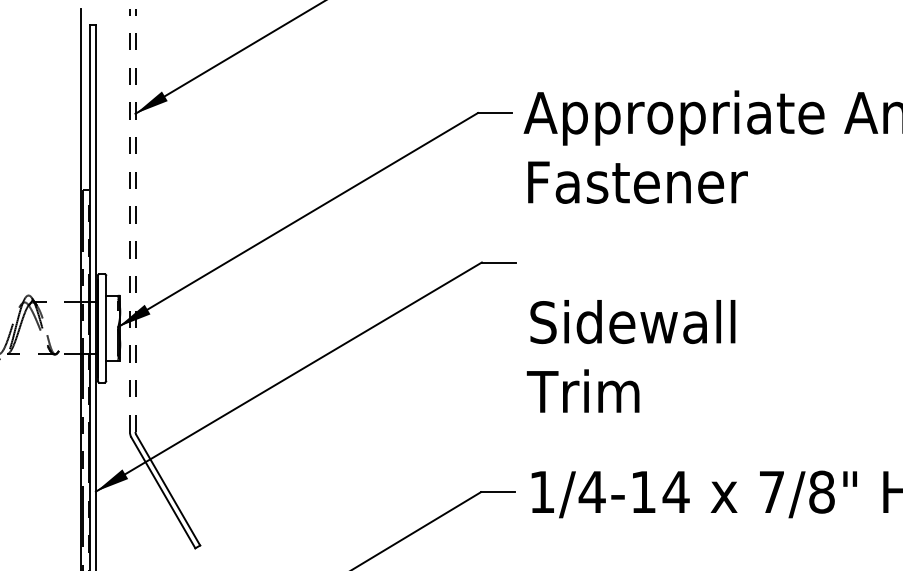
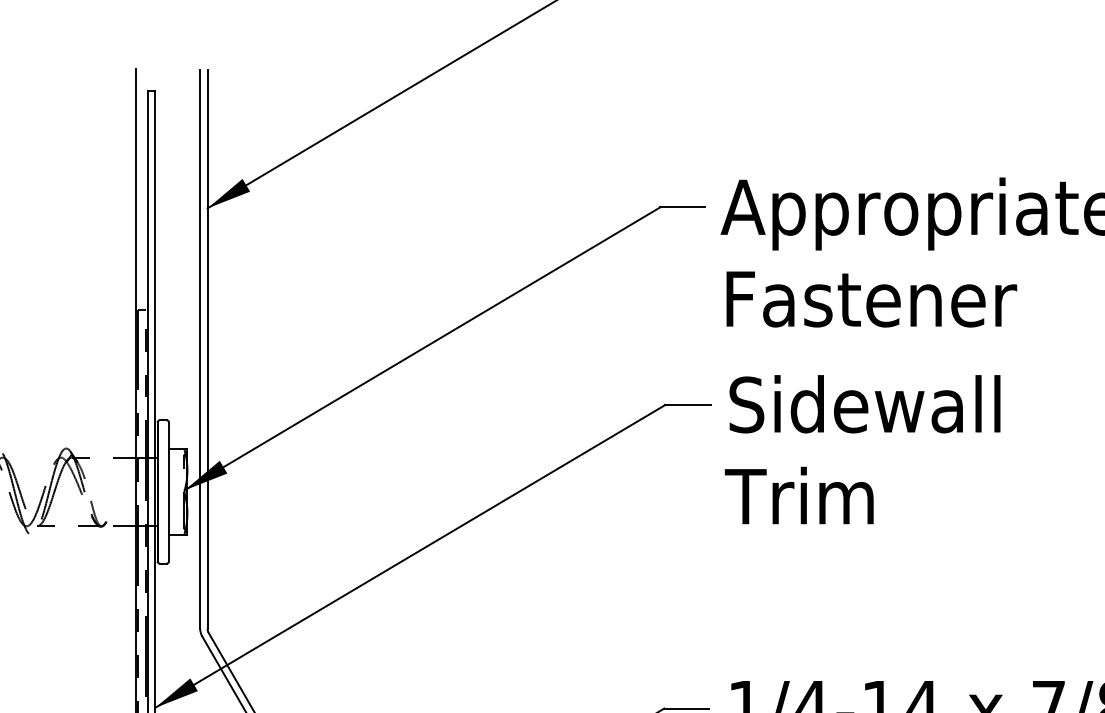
line: (129, 220) -> (199, 349), dashed -> solid
line: (135, 220) -> (207, 349), dashed -> solid
text: (630, 356) -> (861, 449), moved

